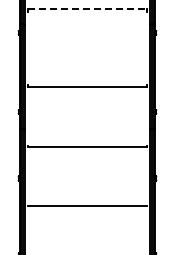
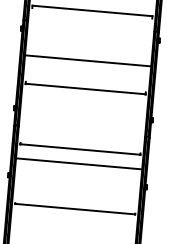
line: (87, 9) -> (92, 11), dashed -> solid
line: (87, 58) -> (88, 60), added
line: (87, 161) -> (79, 164), added

